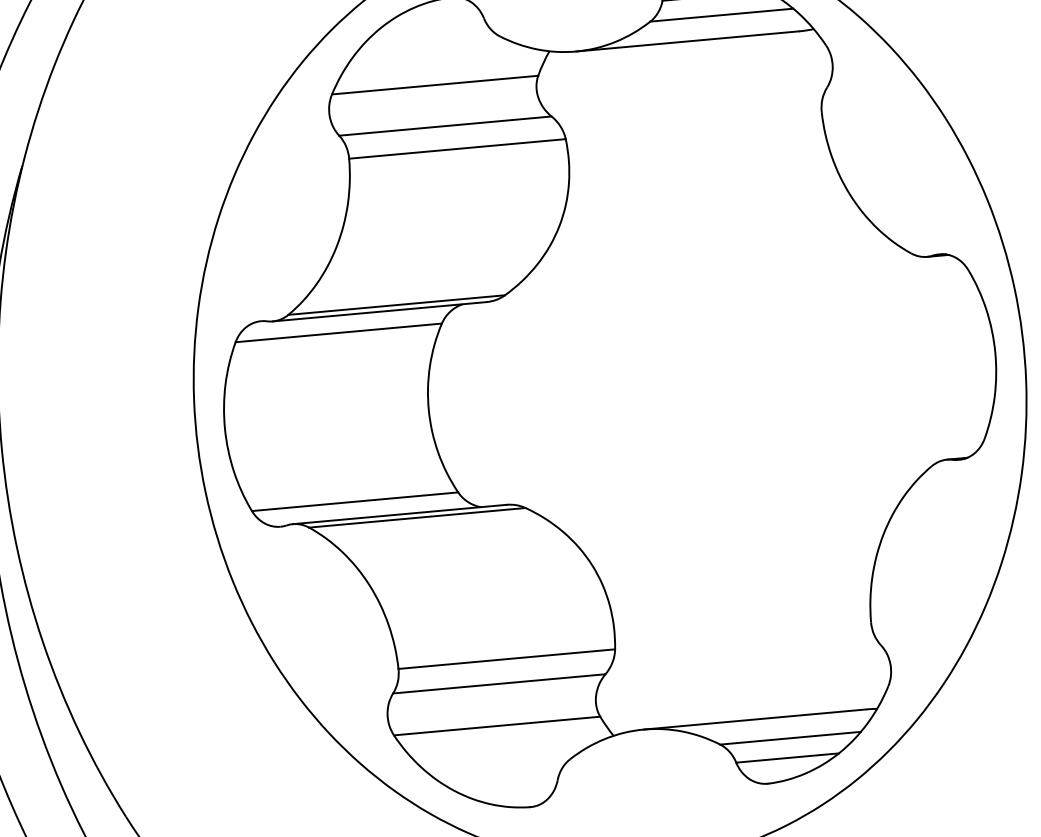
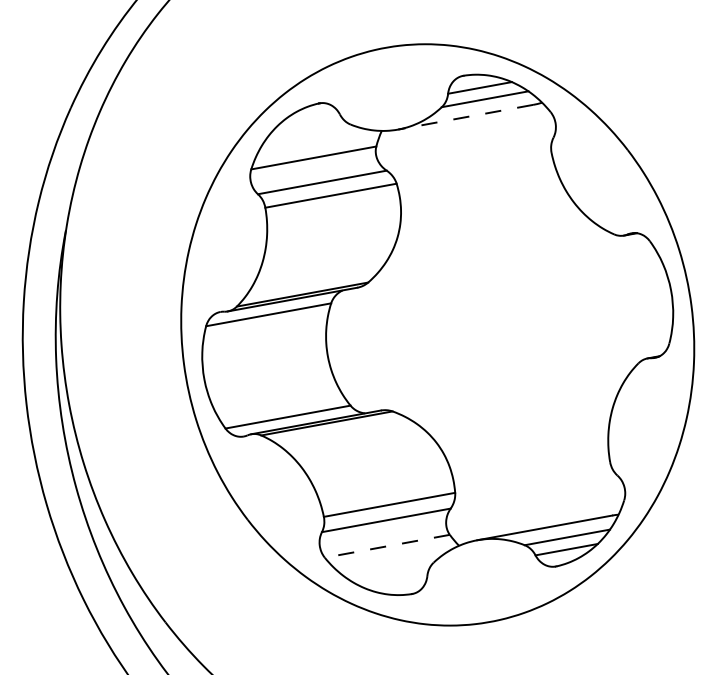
line: (687, 41) -> (465, 117), solid -> dashed
line: (497, 726) -> (387, 546), solid -> dashed

